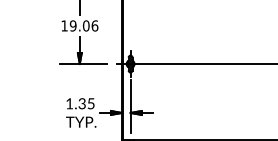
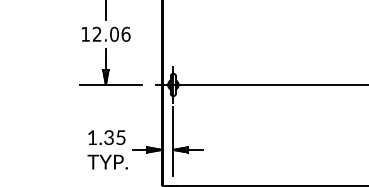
text: (72, 25) -> (96, 33), 19.06 -> 12.06

